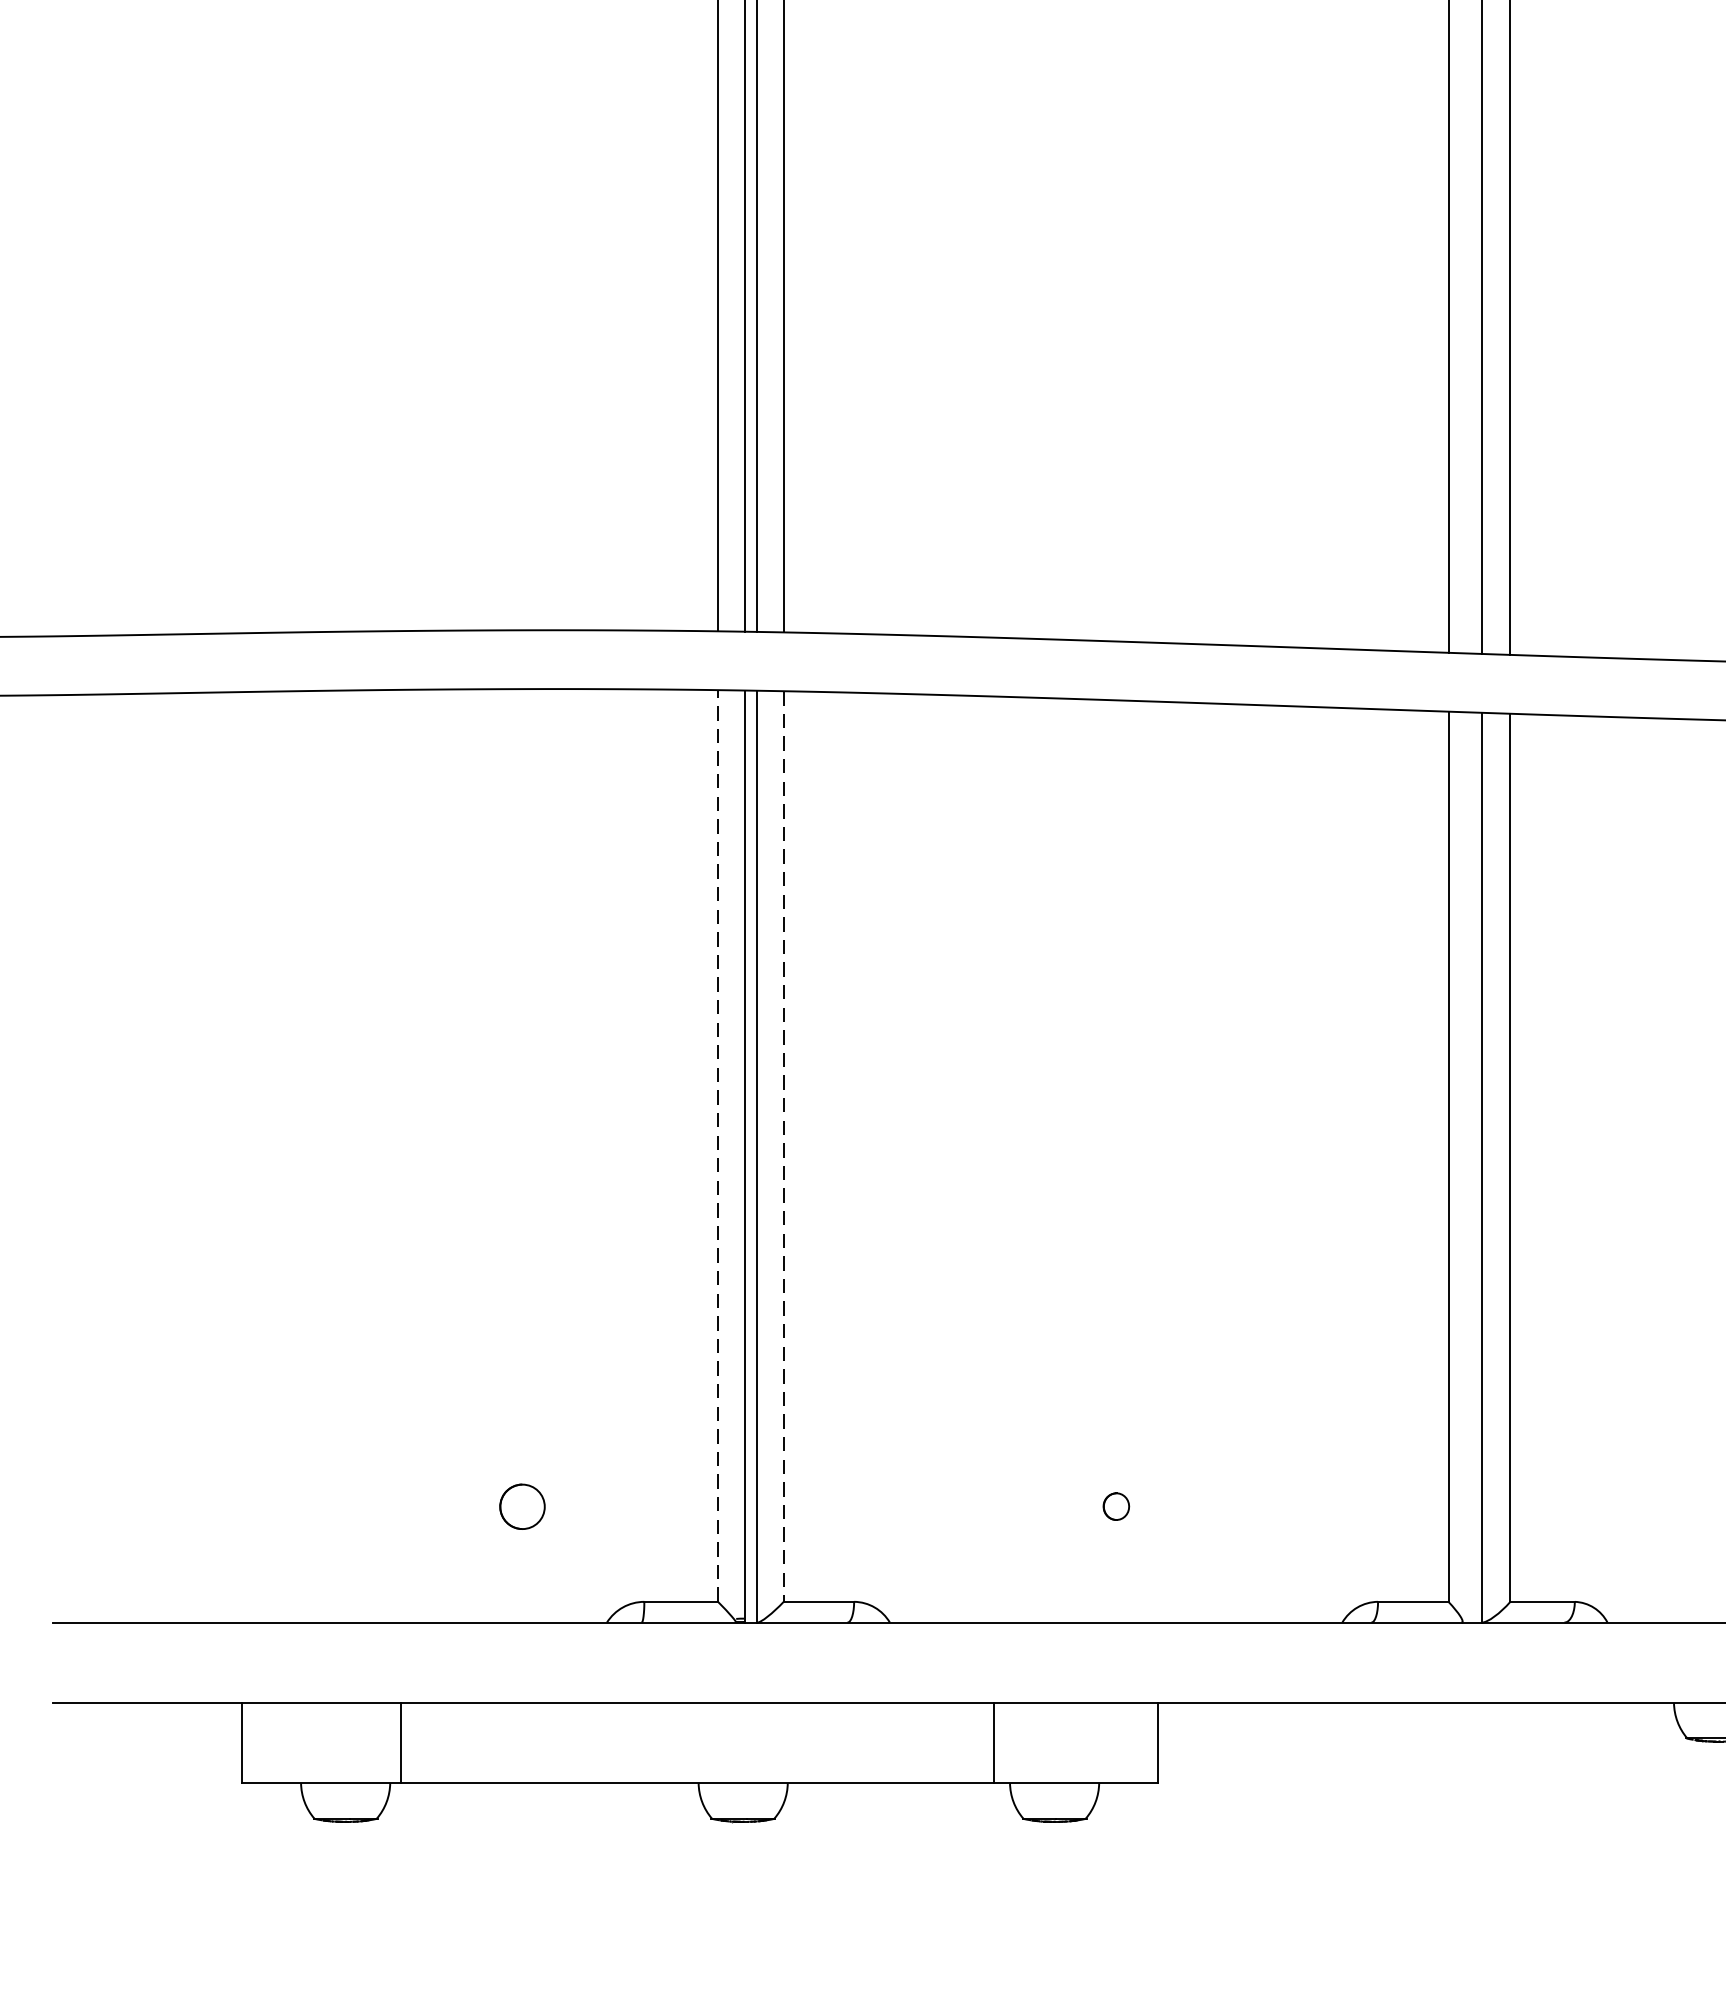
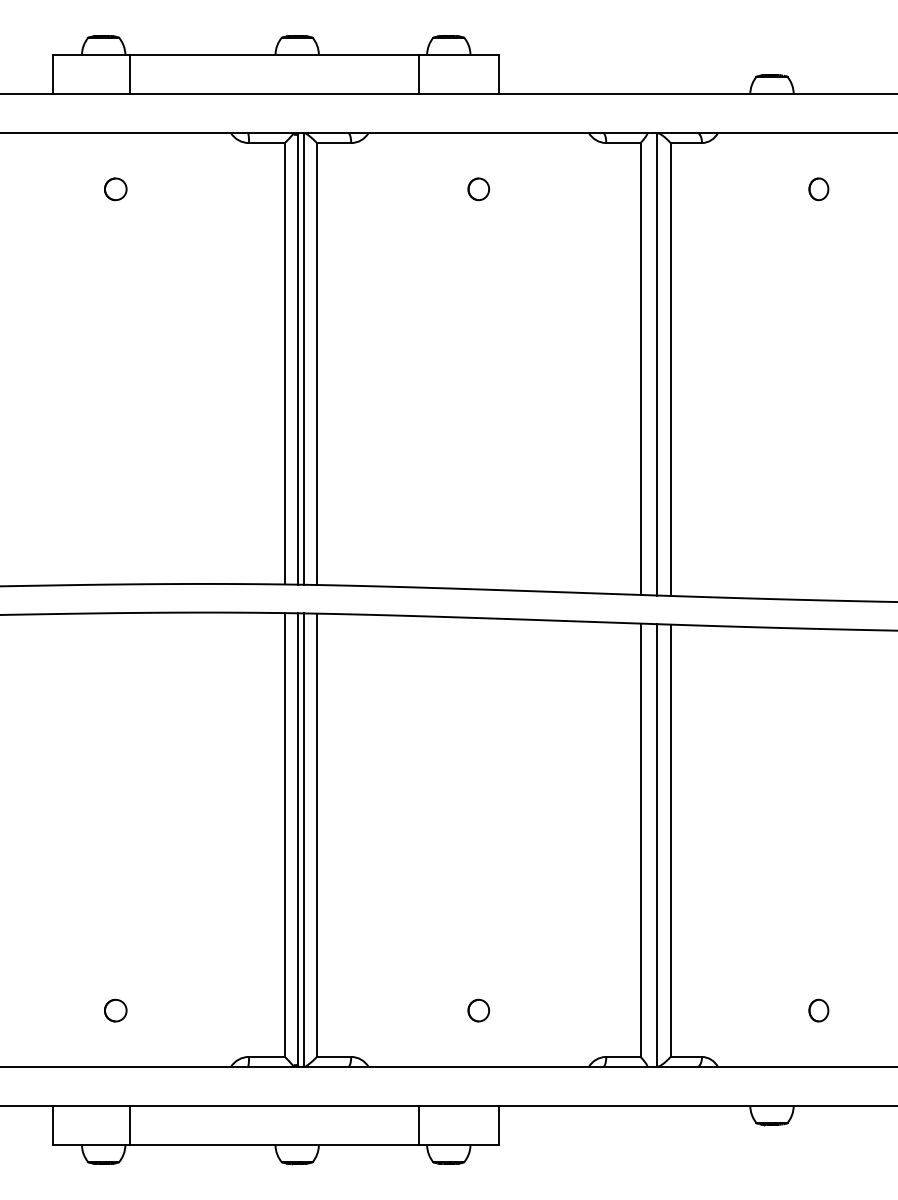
line: (717, 1146) -> (284, 835), dashed -> solid
line: (782, 1146) -> (316, 835), dashed -> solid
part: (521, 1506) -> (115, 1010), moved
part: (1115, 1506) -> (478, 1010), size x1.67

